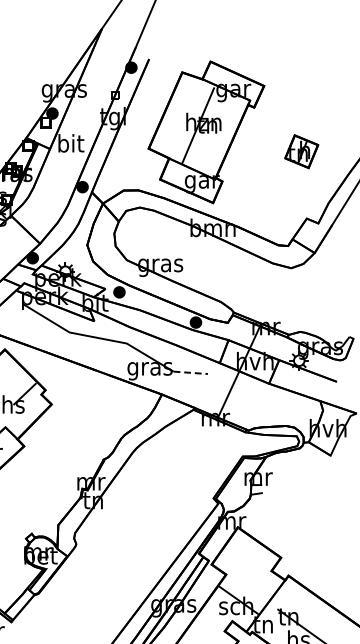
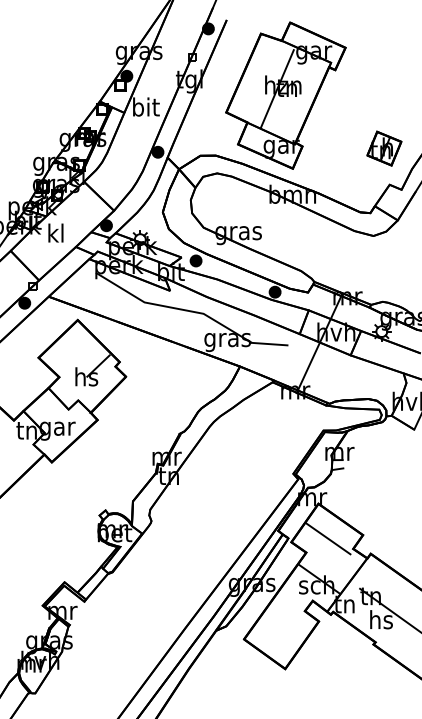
part: (301, 151) -> (384, 148), moved
line: (190, 373) -> (269, 344), dashed -> solid
line: (247, 560) -> (328, 538), added

